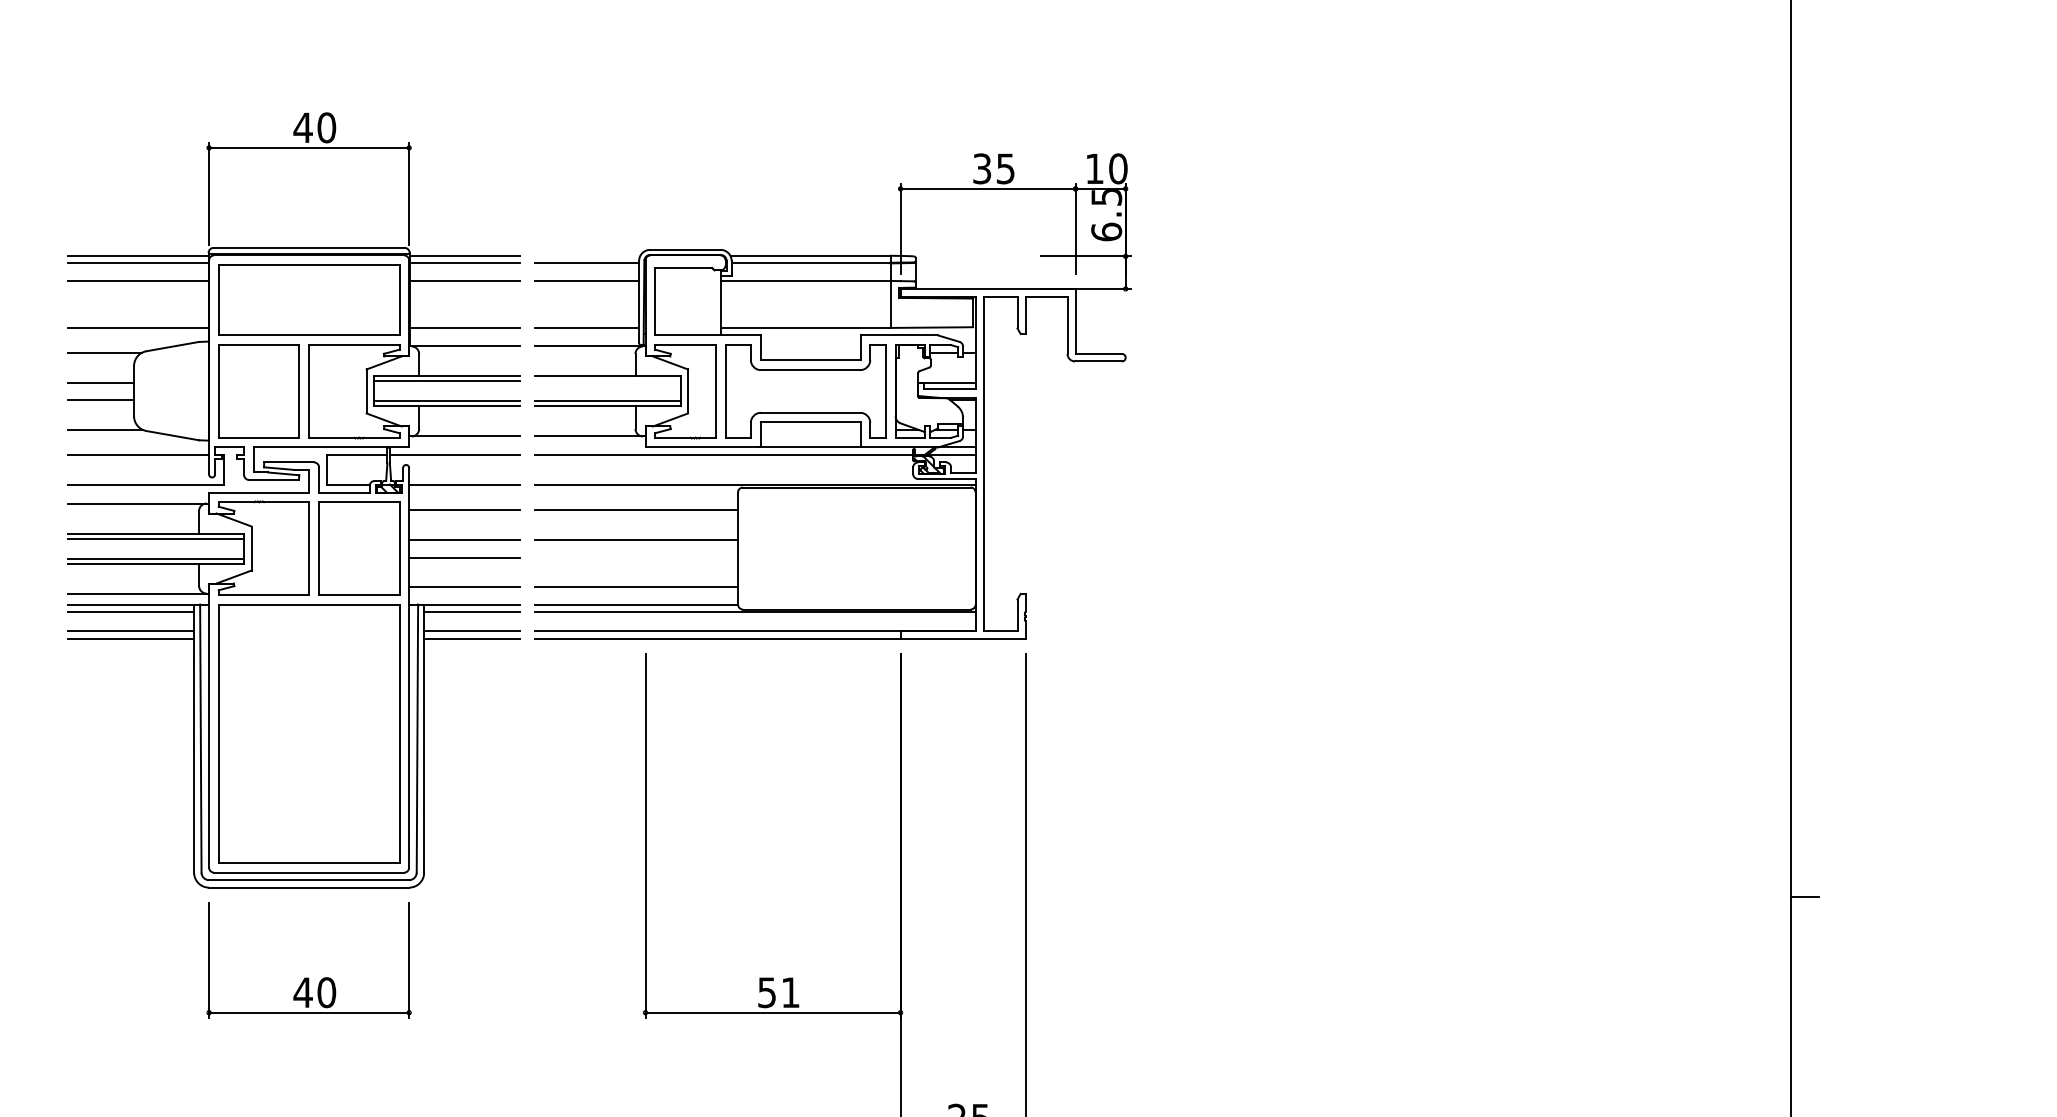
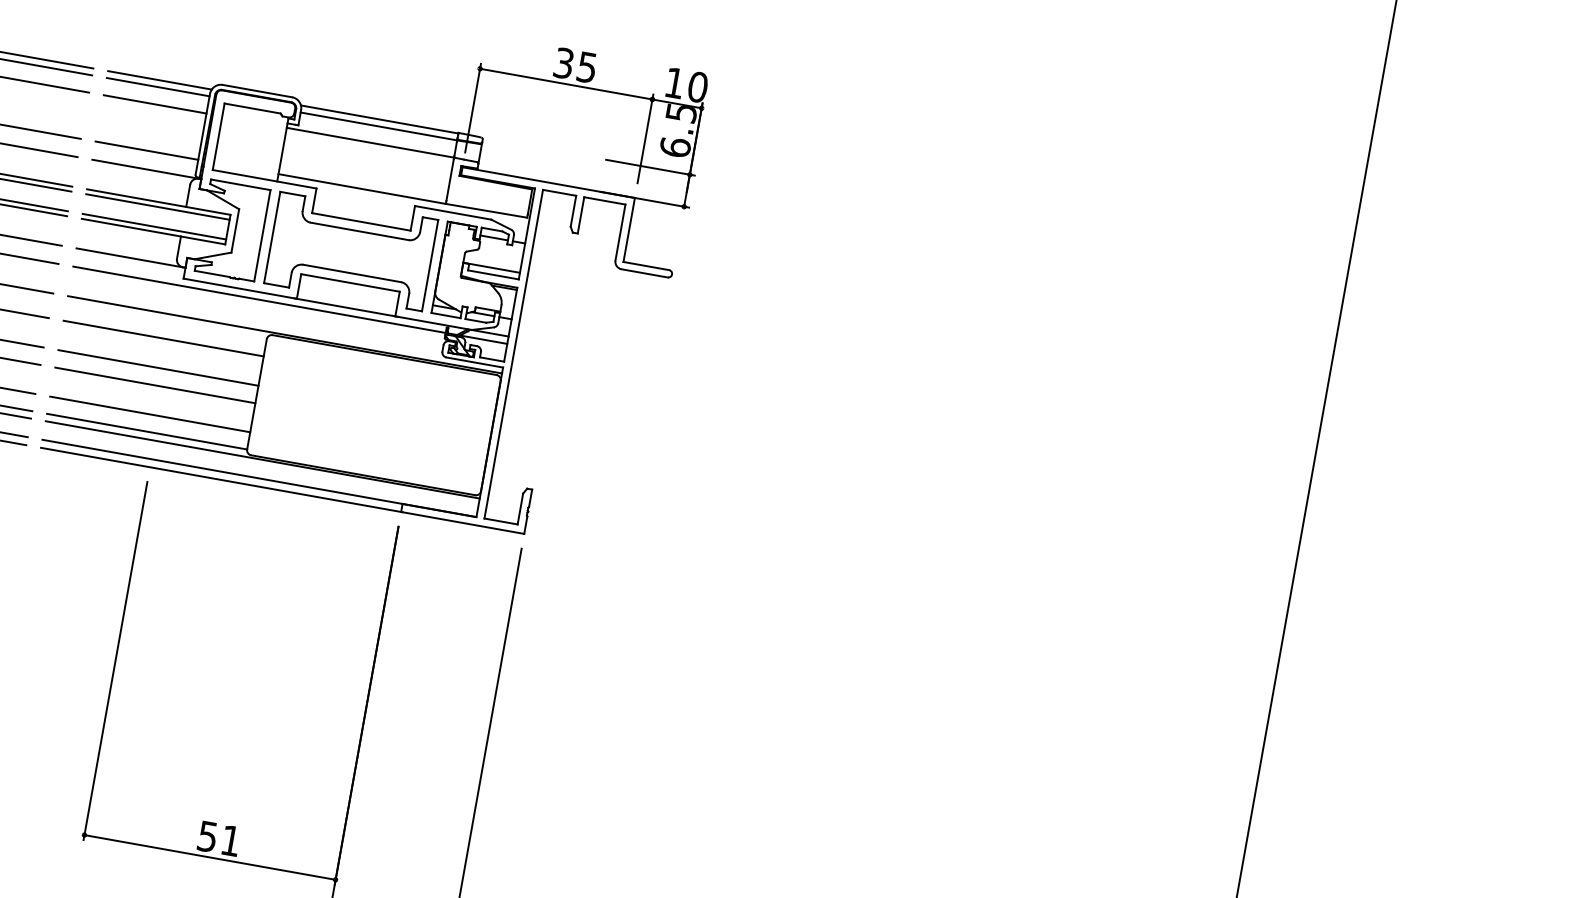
line: (587, 256) -> (159, 80), added
line: (607, 381) -> (157, 207), added
line: (636, 557) -> (155, 385), added

